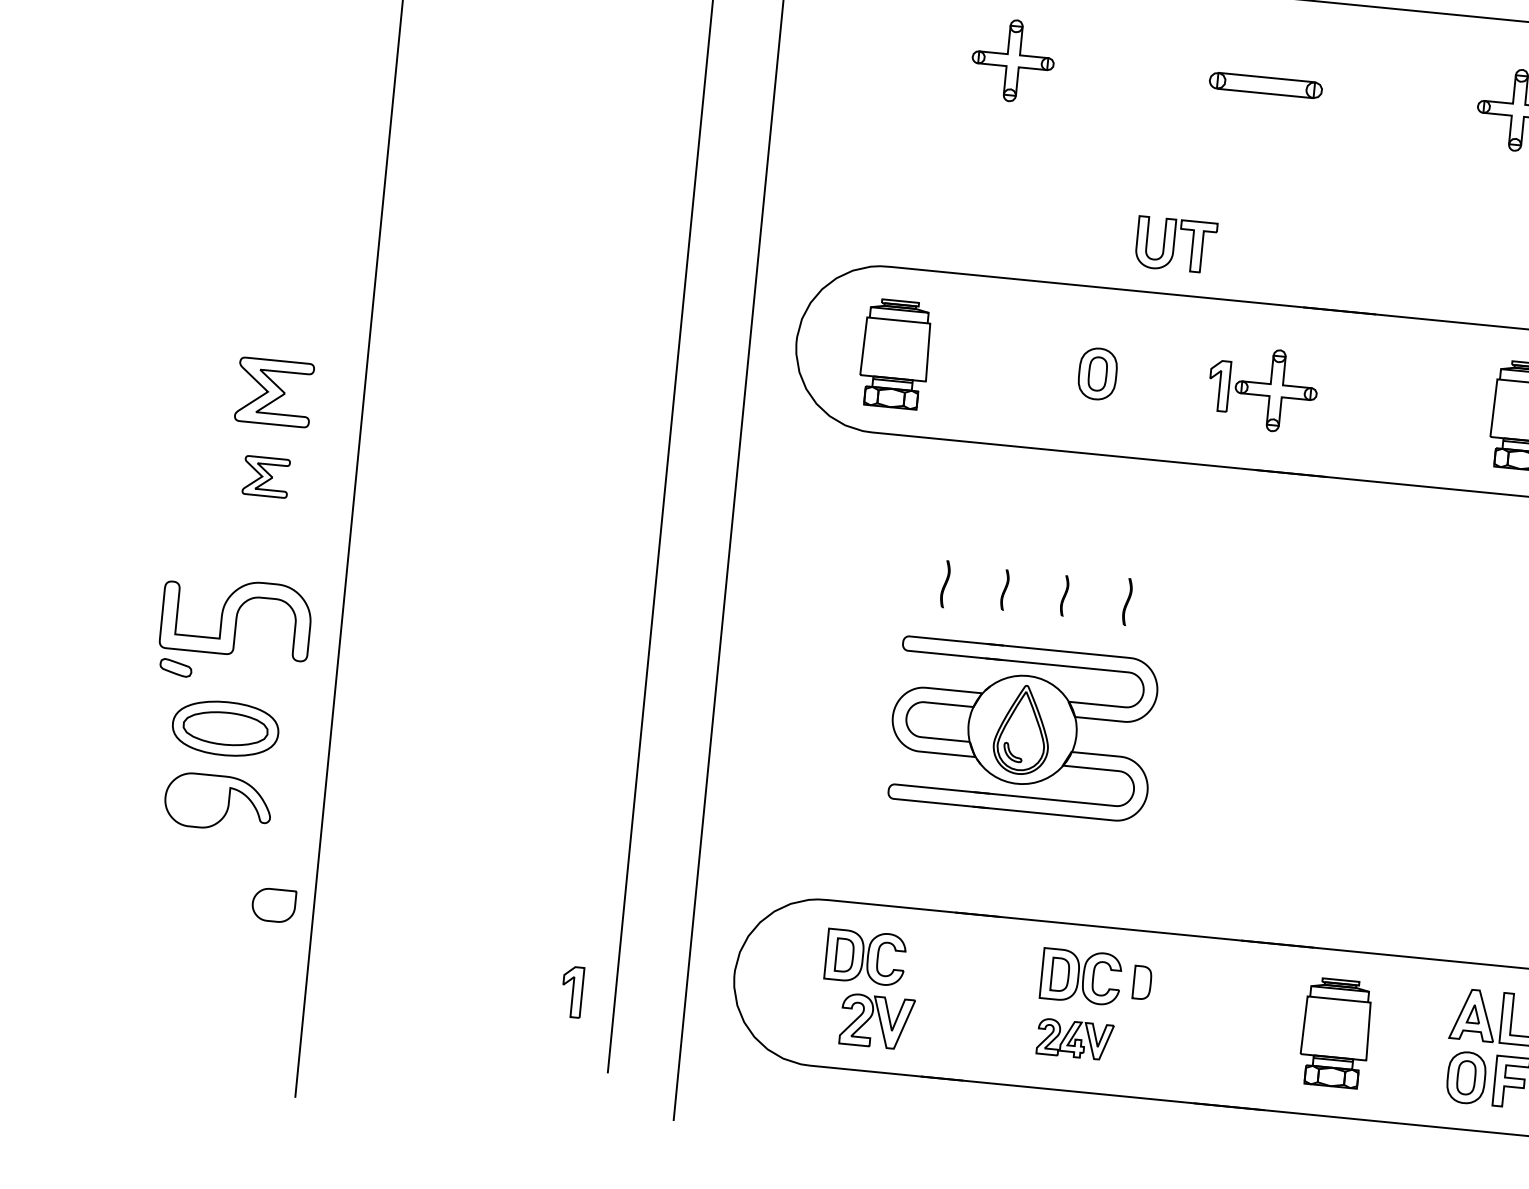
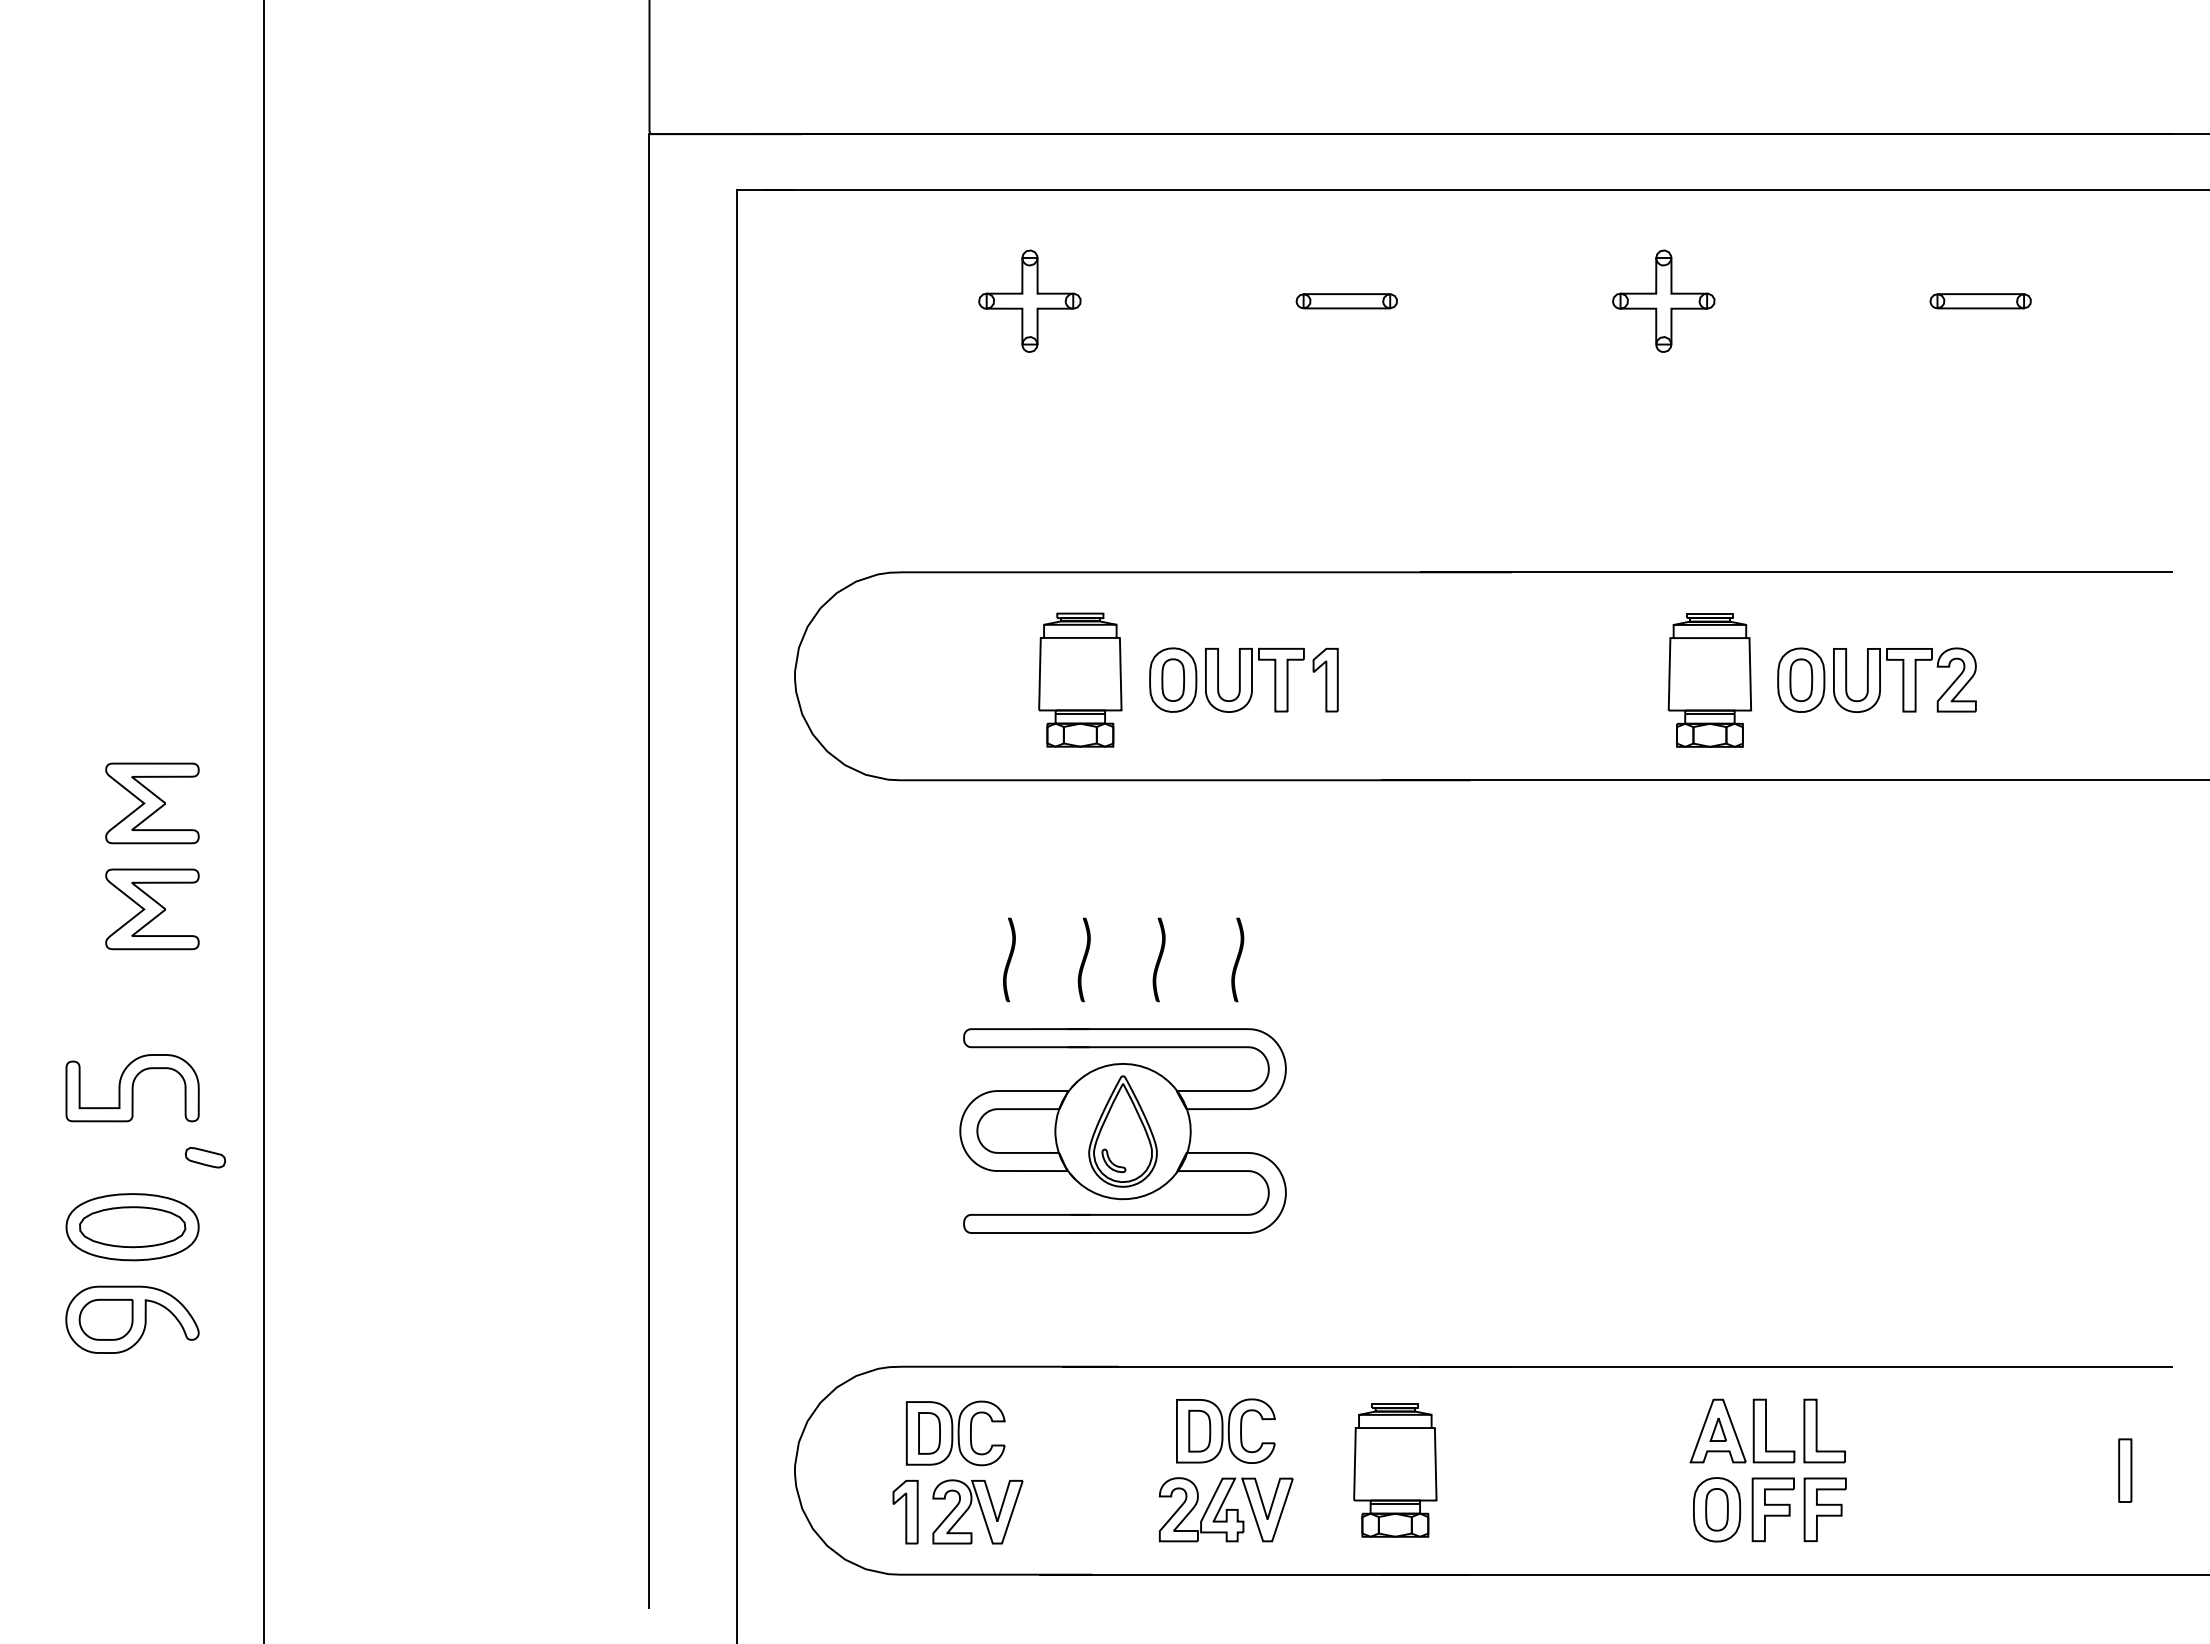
part: (1265, 85) -> (1346, 301), size x0.71
part: (1175, 245) -> (1254, 680), moved
part: (895, 353) -> (1080, 679), moved
part: (1275, 390) -> (1396, 678), removed
part: (266, 477) -> (152, 909), size x1.67
part: (945, 583) -> (1009, 959), size x1.43
part: (1004, 589) -> (1083, 959), size x1.67
part: (1064, 595) -> (1158, 959), size x1.67
part: (1127, 601) -> (1237, 959), size x1.43
part: (236, 618) -> (132, 1088), size x0.71
part: (175, 667) -> (205, 1157), moved
part: (273, 905) -> (105, 1319), moved
part: (1142, 982) -> (1302, 1430), removed
part: (572, 992) -> (905, 1512), moved
part: (1335, 1033) -> (1395, 1470), moved
part: (1074, 1039) -> (1225, 1509), size x1.43

